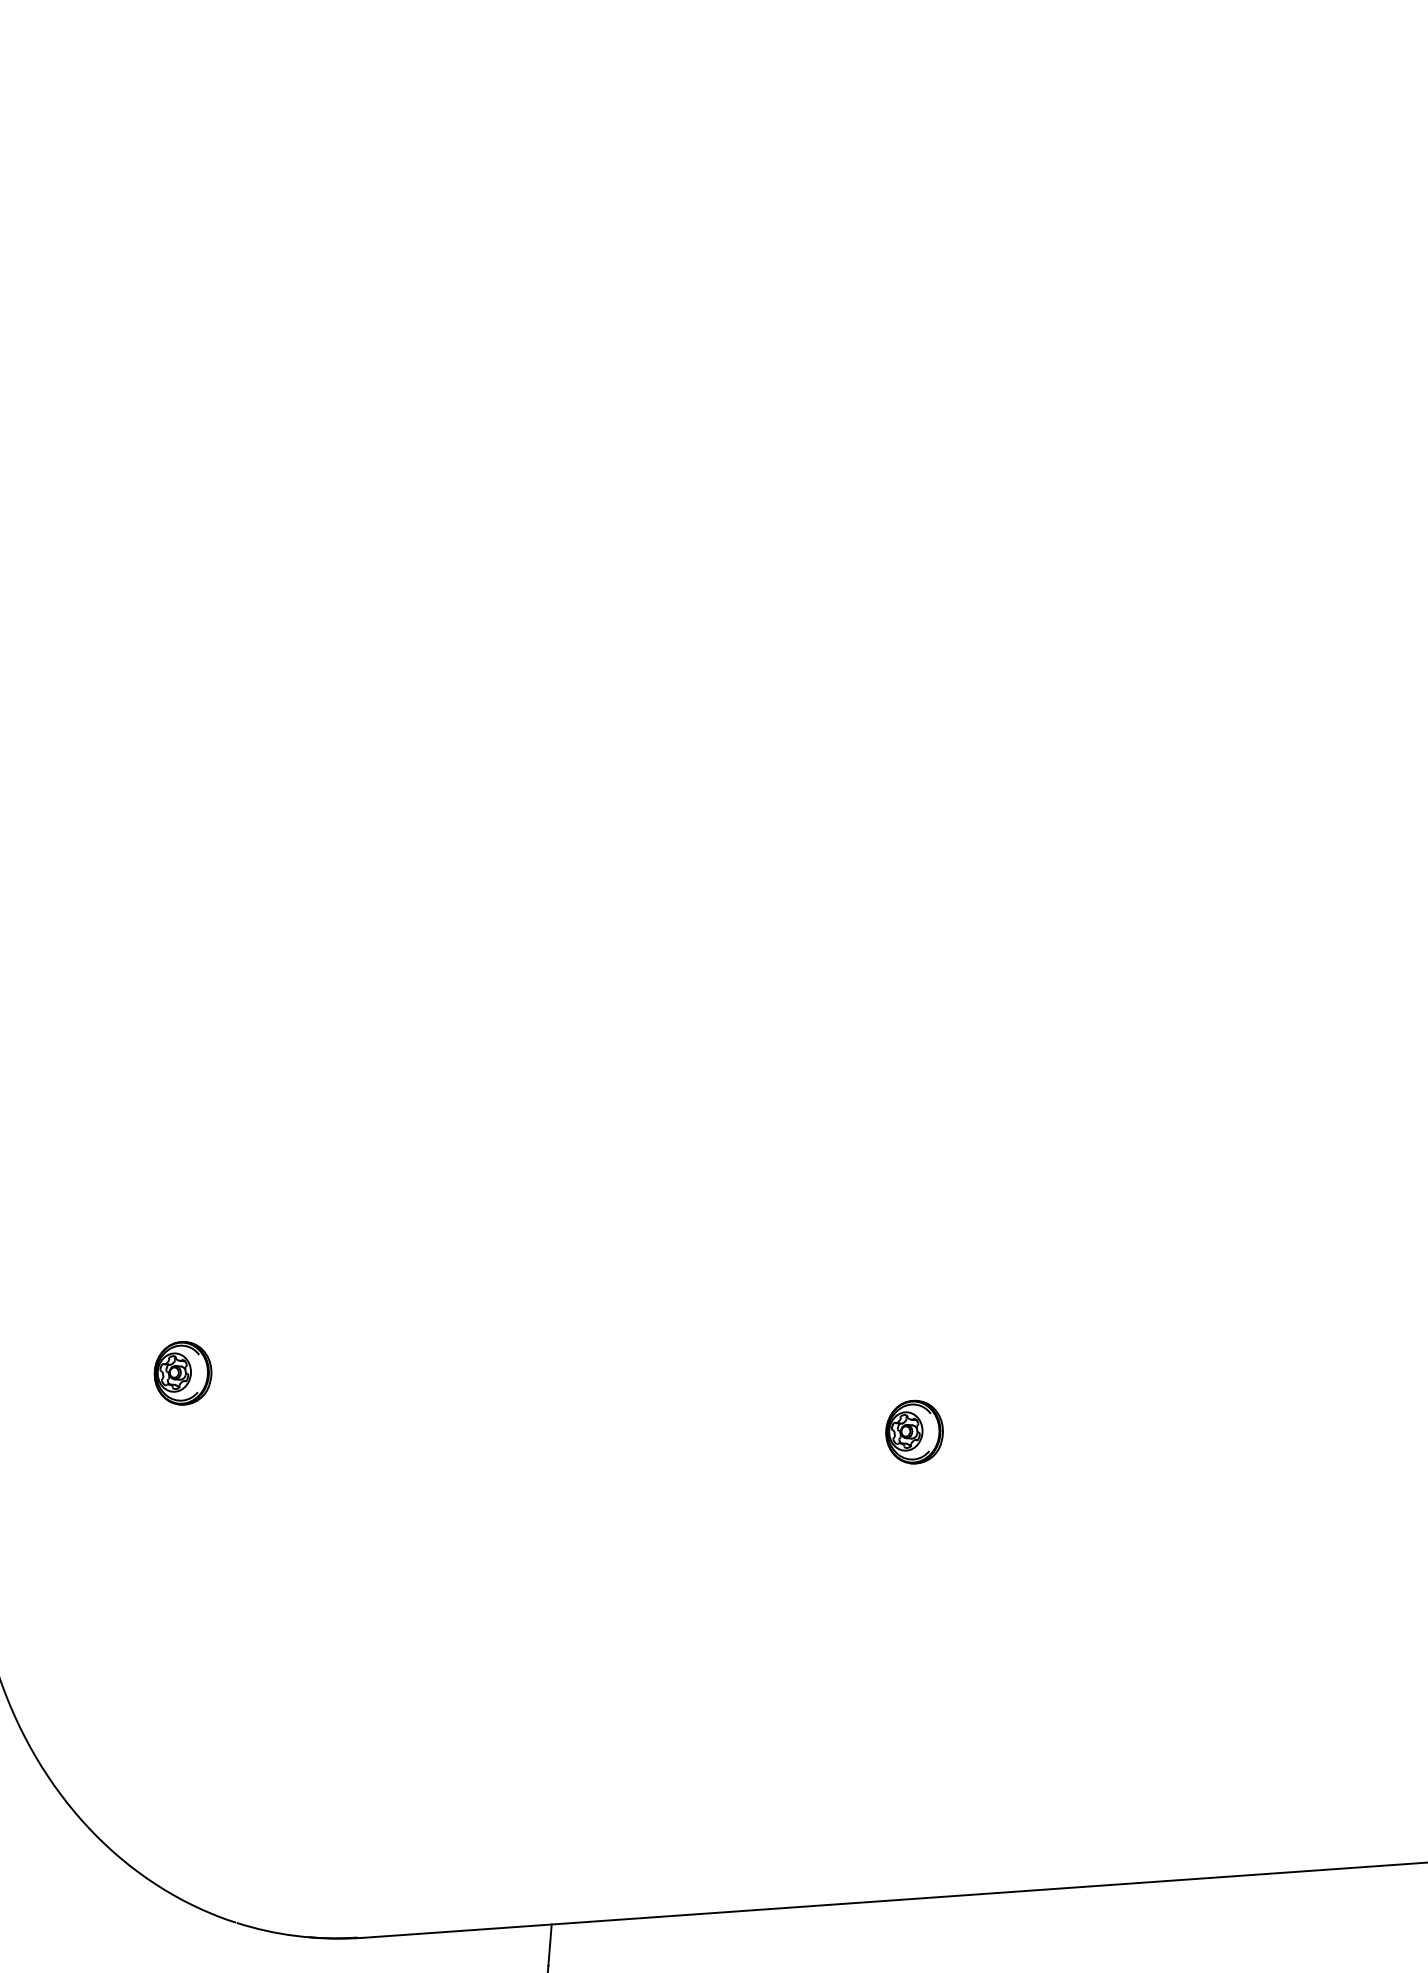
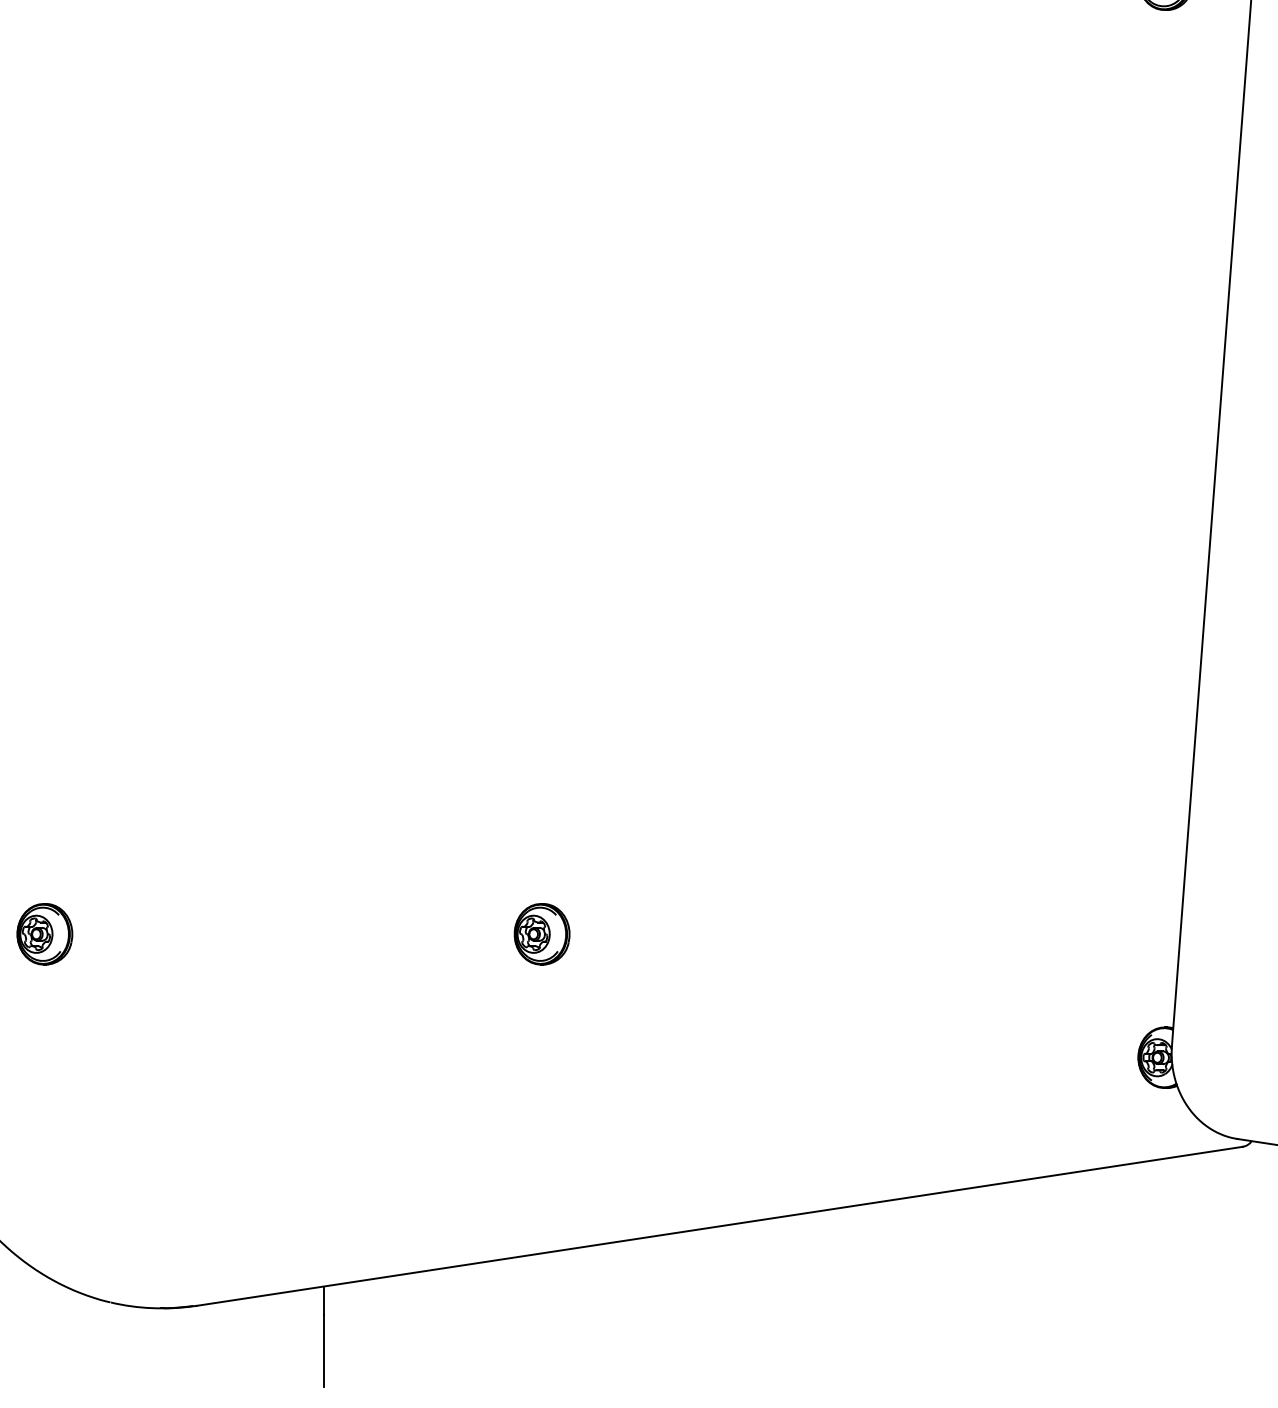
part: (182, 1373) -> (44, 934), size x1.43
part: (913, 1432) -> (541, 934), size x1.43

